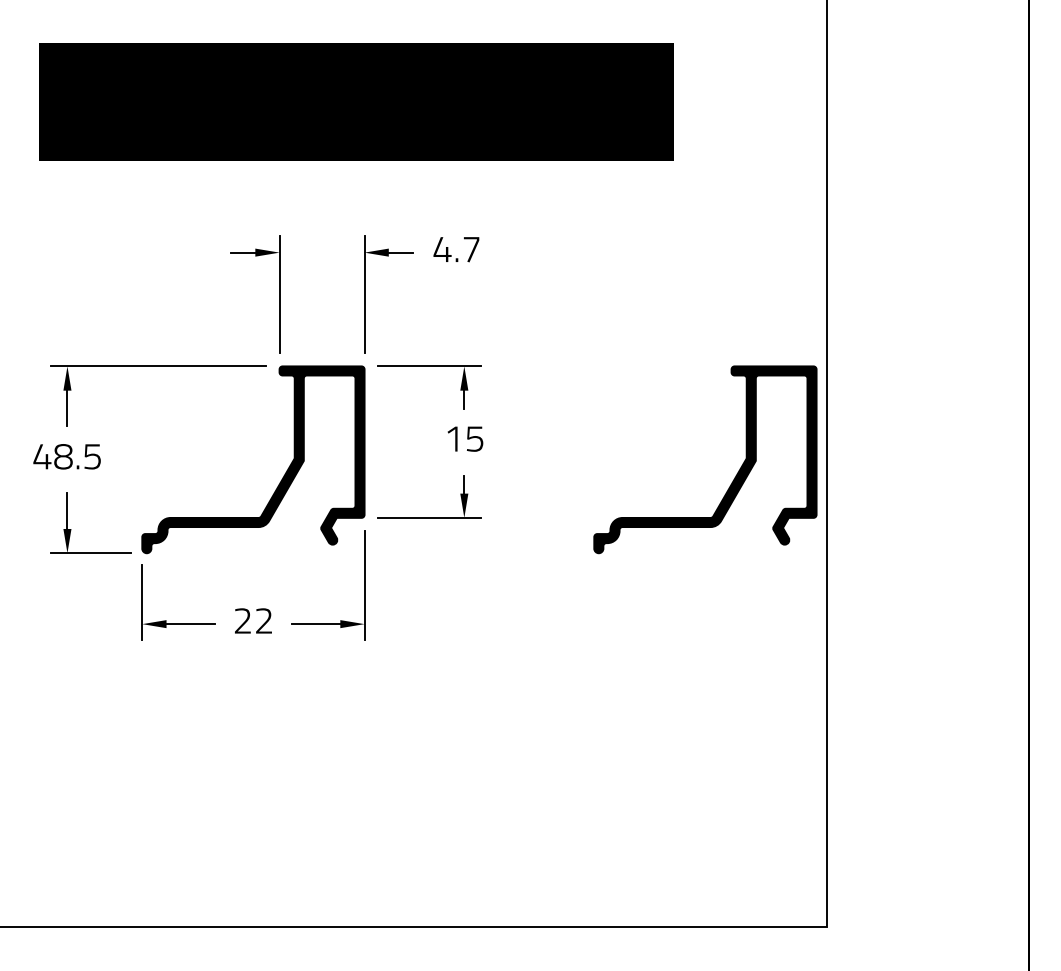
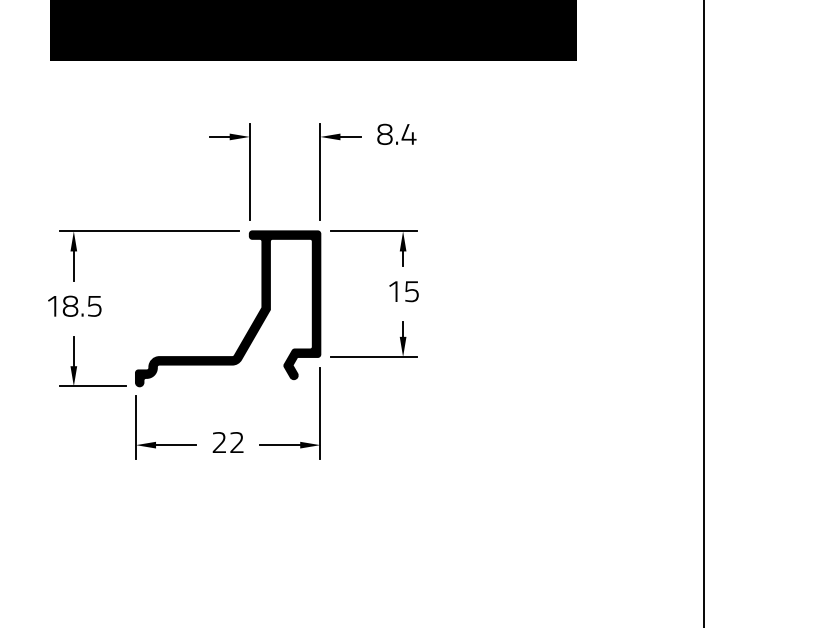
text: (456, 249) -> (396, 134), 4.7 -> 8.4
text: (42, 456) -> (53, 306), 48.5 -> 18.5
part: (735, 475) -> (628, 321), removed

